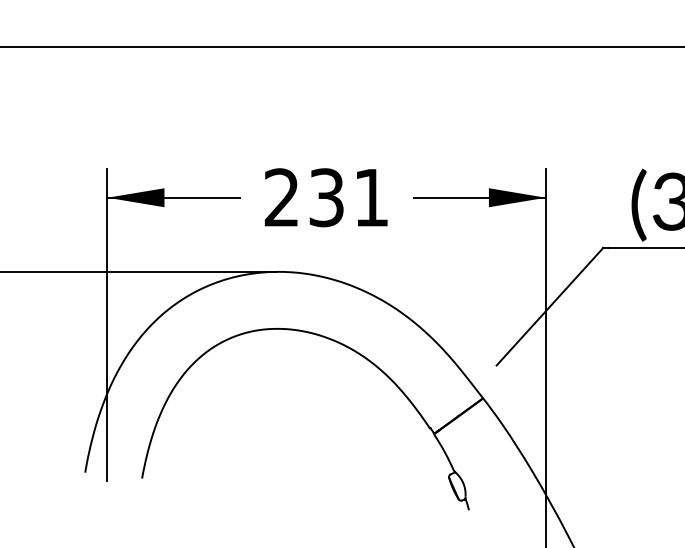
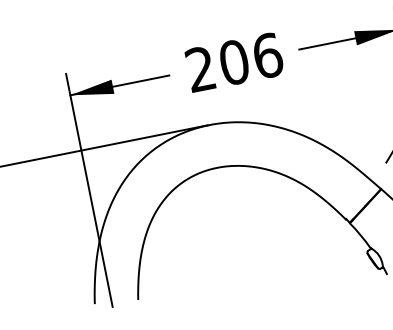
text: (349, 197) -> (251, 58), 231 -> 206

